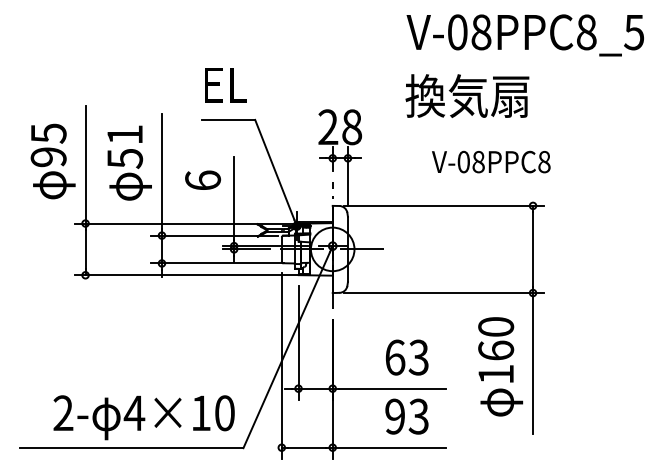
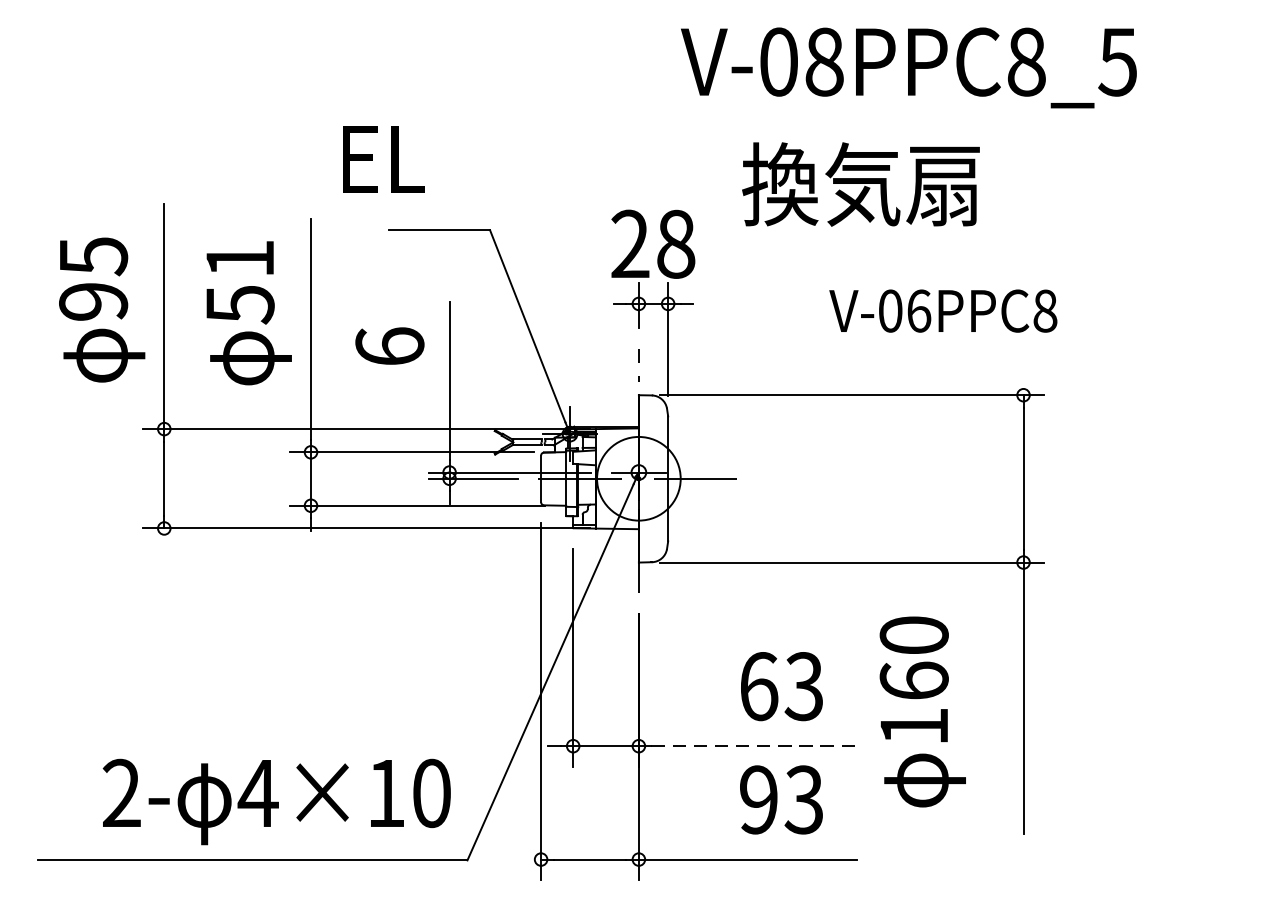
text: (524, 35) -> (907, 68), moved
text: (225, 85) -> (383, 160), moved
text: (467, 95) -> (861, 183), moved
text: (478, 161) -> (918, 309), V-08PPC8 -> V-06PPC8
text: (500, 366) -> (922, 711), moved
line: (393, 388) -> (755, 745), solid -> dashed

